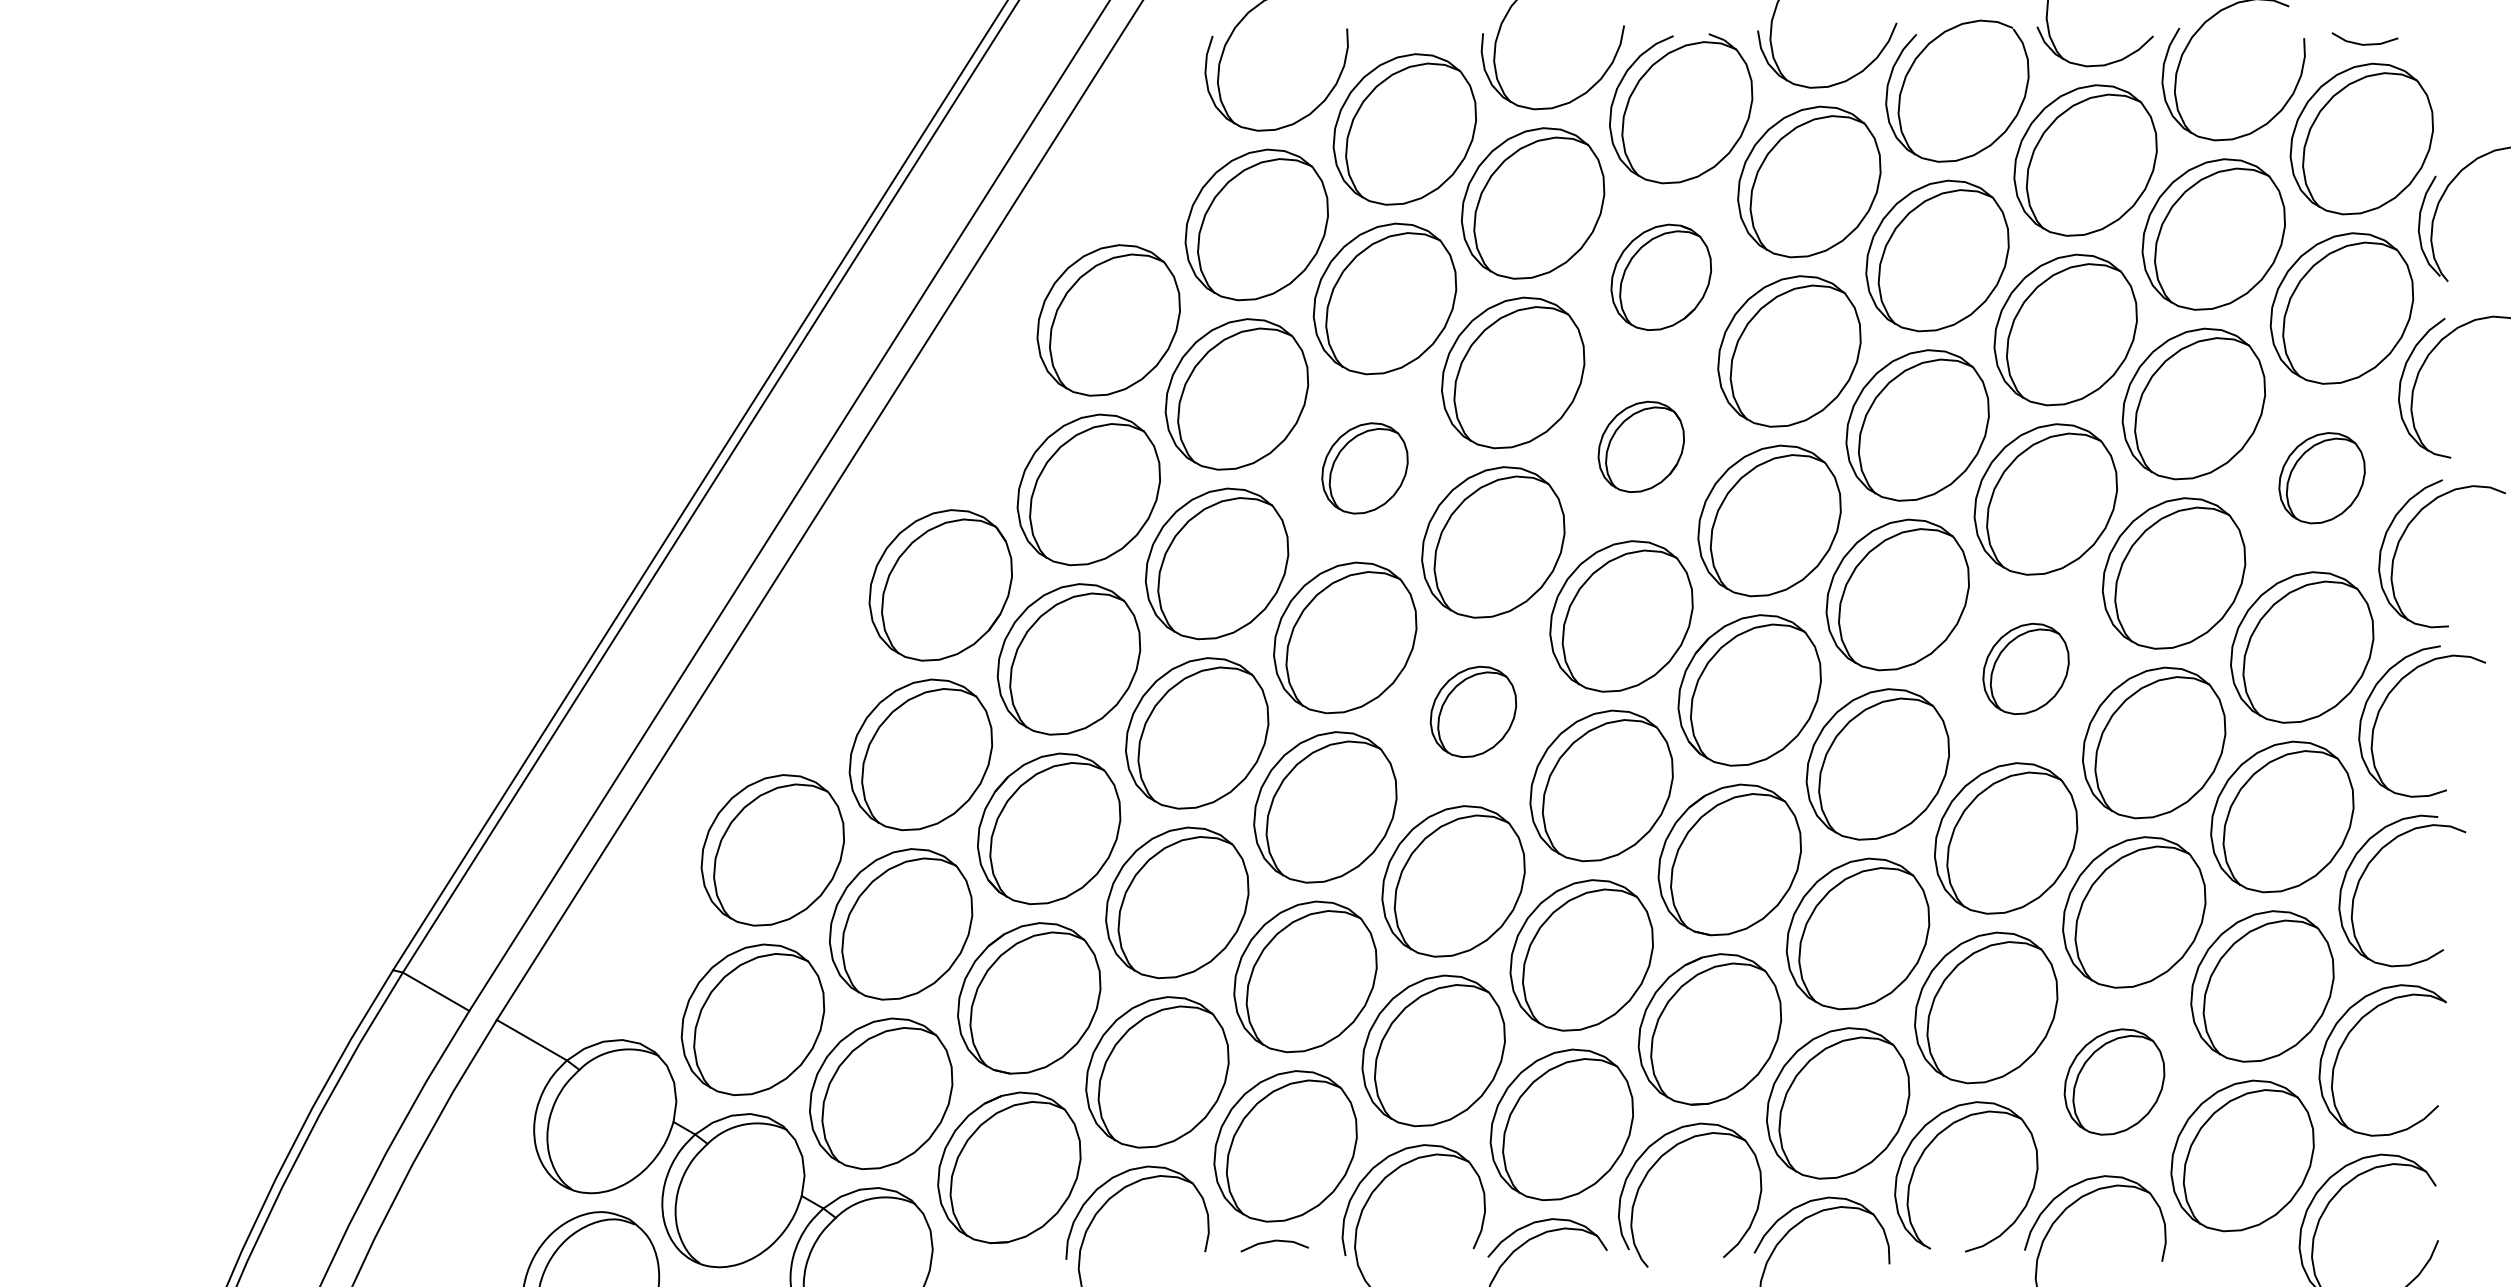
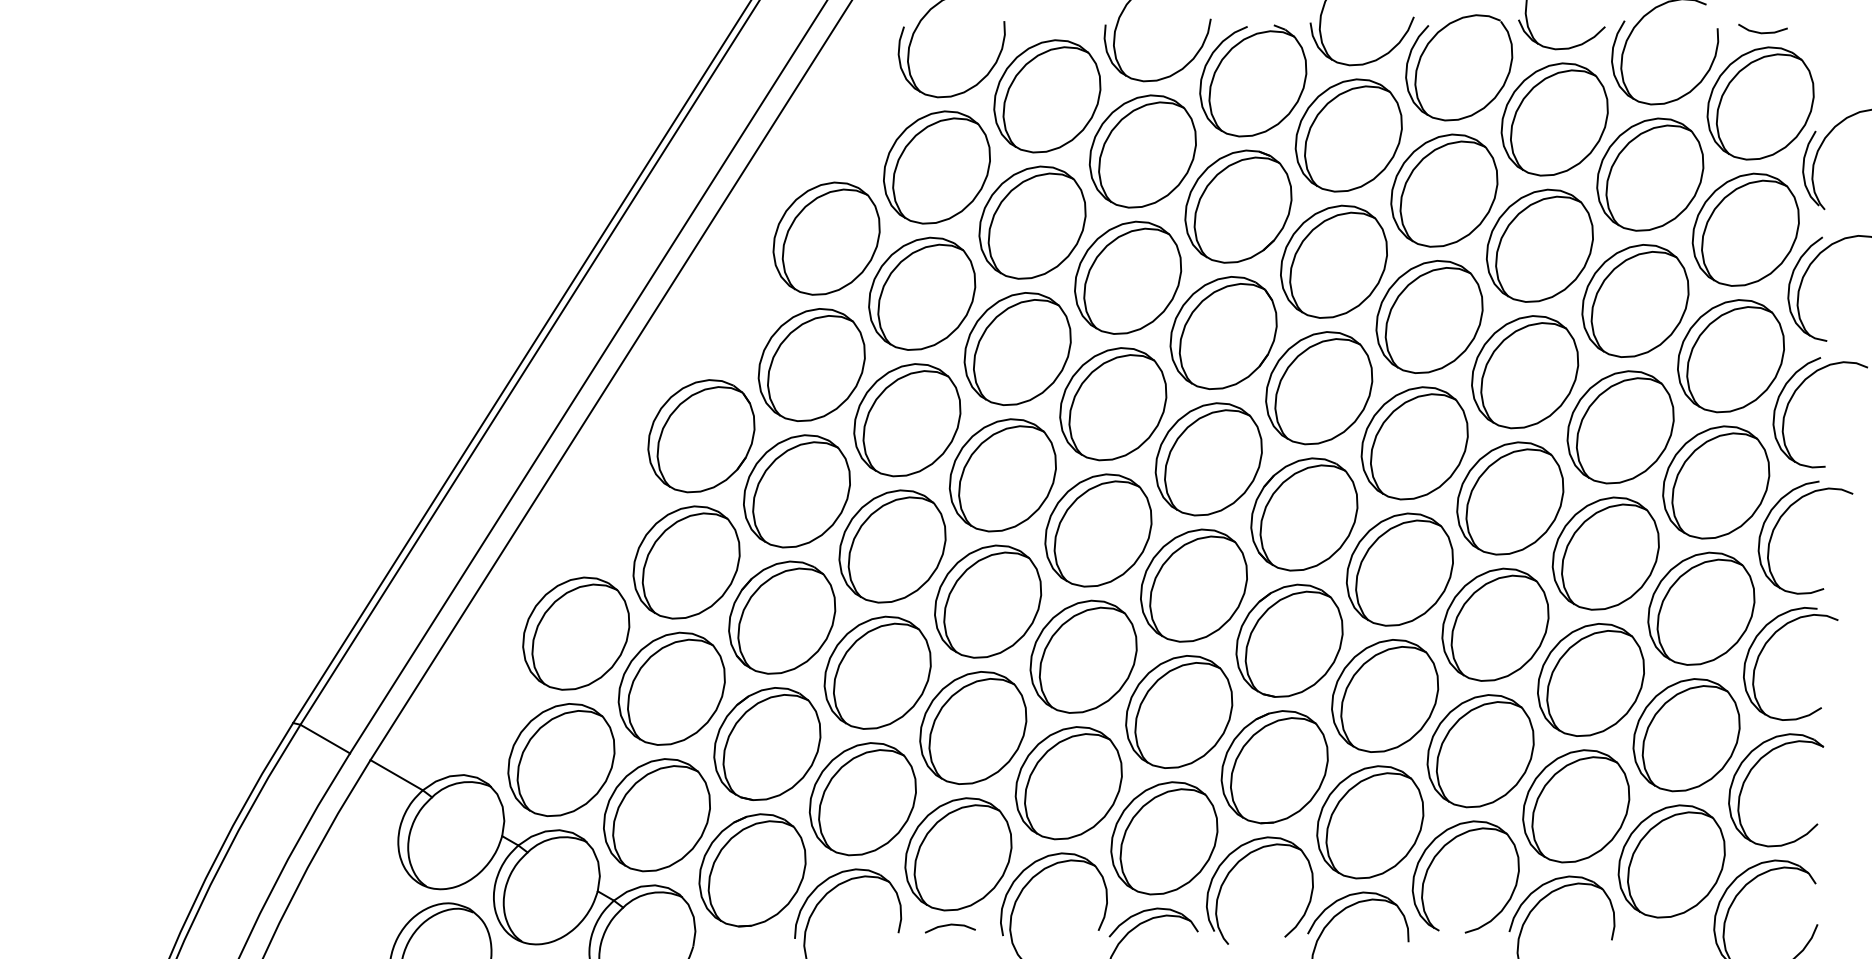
part: (1661, 277) -> (1238, 206), size x1.43
part: (1641, 446) -> (1223, 332), size x1.67
part: (1364, 467) -> (1017, 348), size x1.67
part: (2321, 478) -> (1730, 356), size x1.67
part: (2026, 668) -> (1510, 498), size x1.67
part: (1473, 711) -> (1098, 530), size x1.67
part: (2114, 1082) -> (1576, 806), size x1.43

